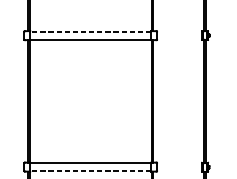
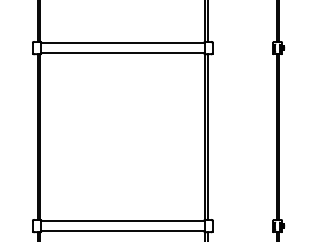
line: (90, 31) -> (122, 42), dashed -> solid
line: (90, 171) -> (122, 231), dashed -> solid

